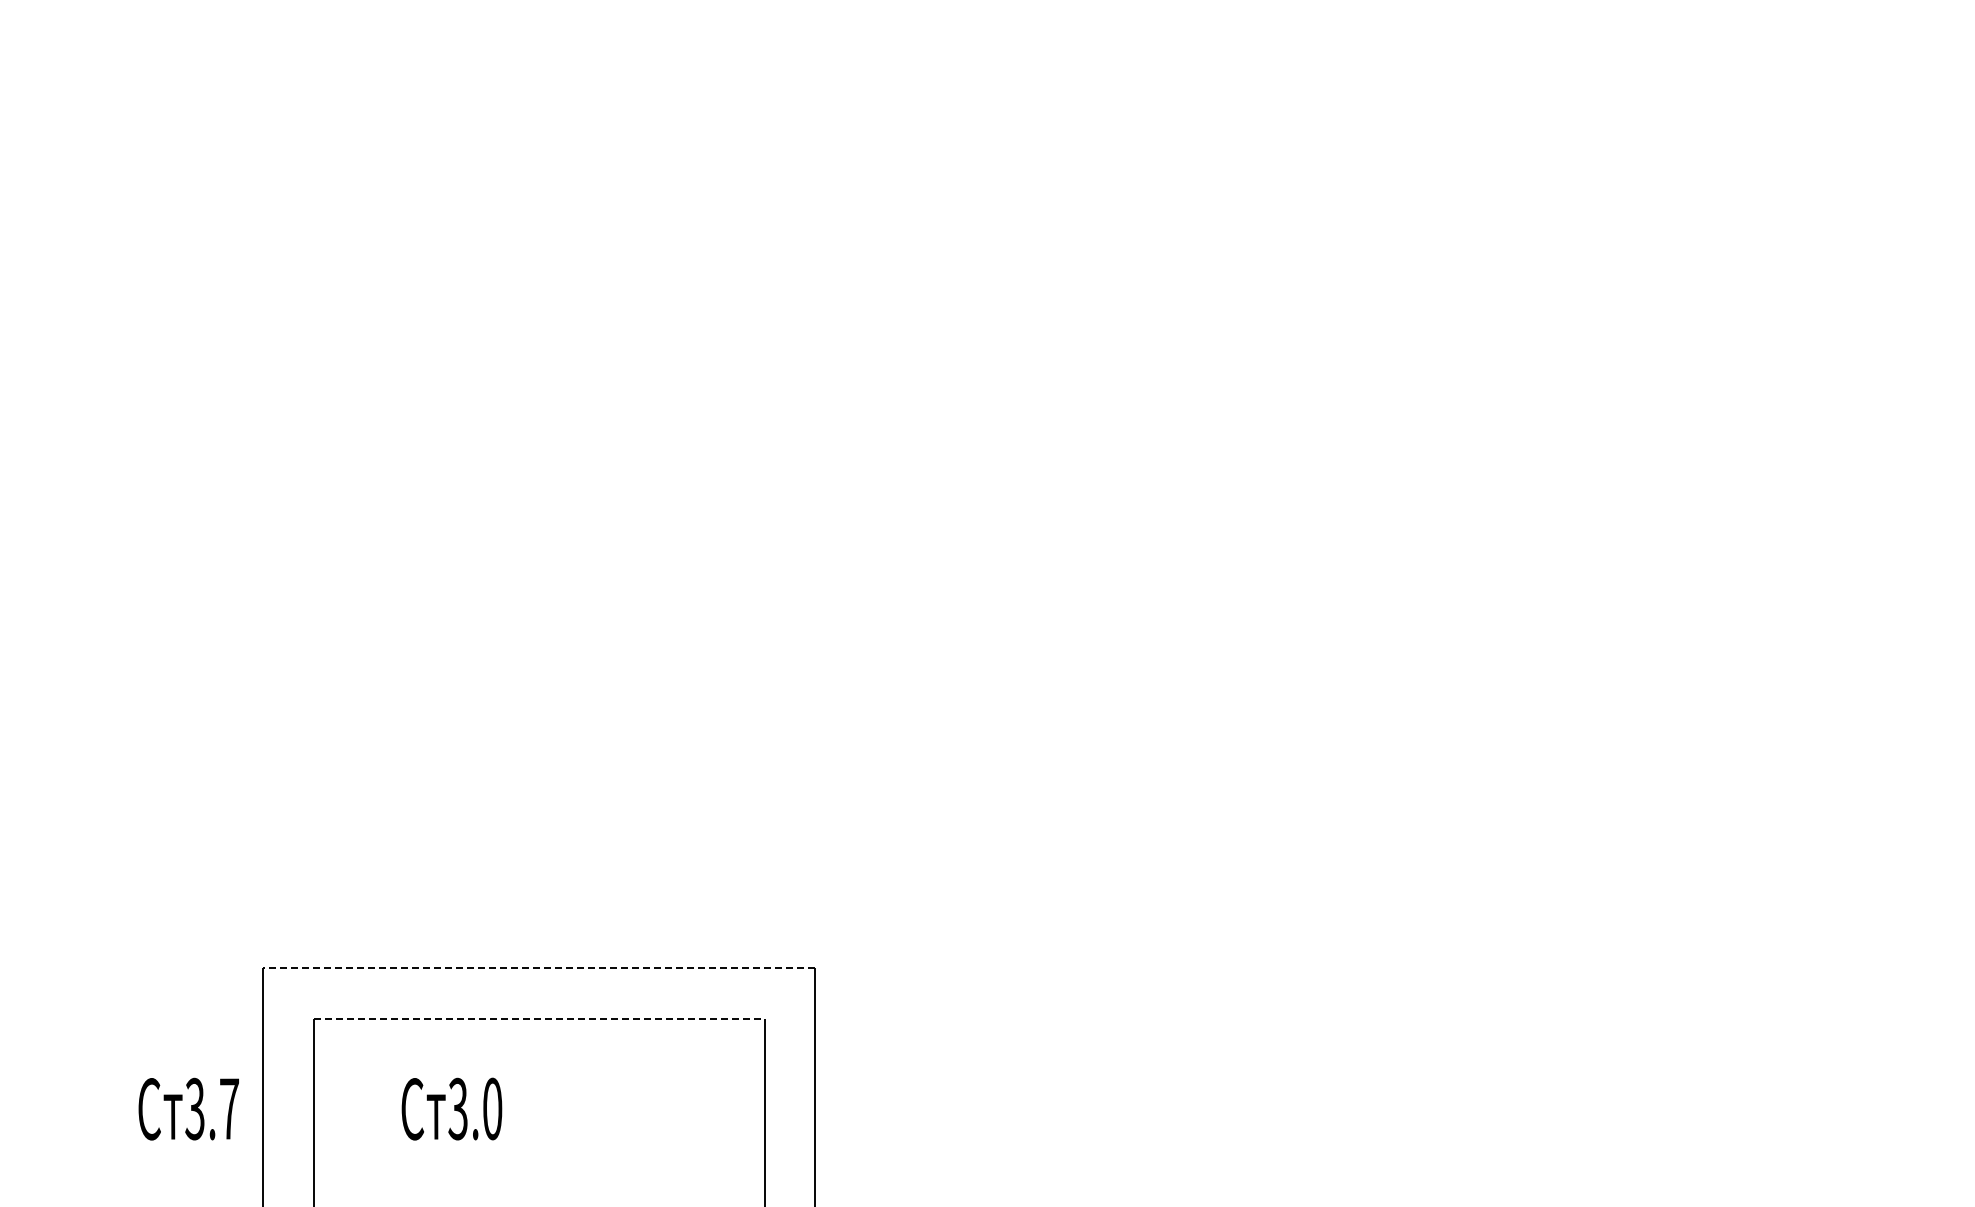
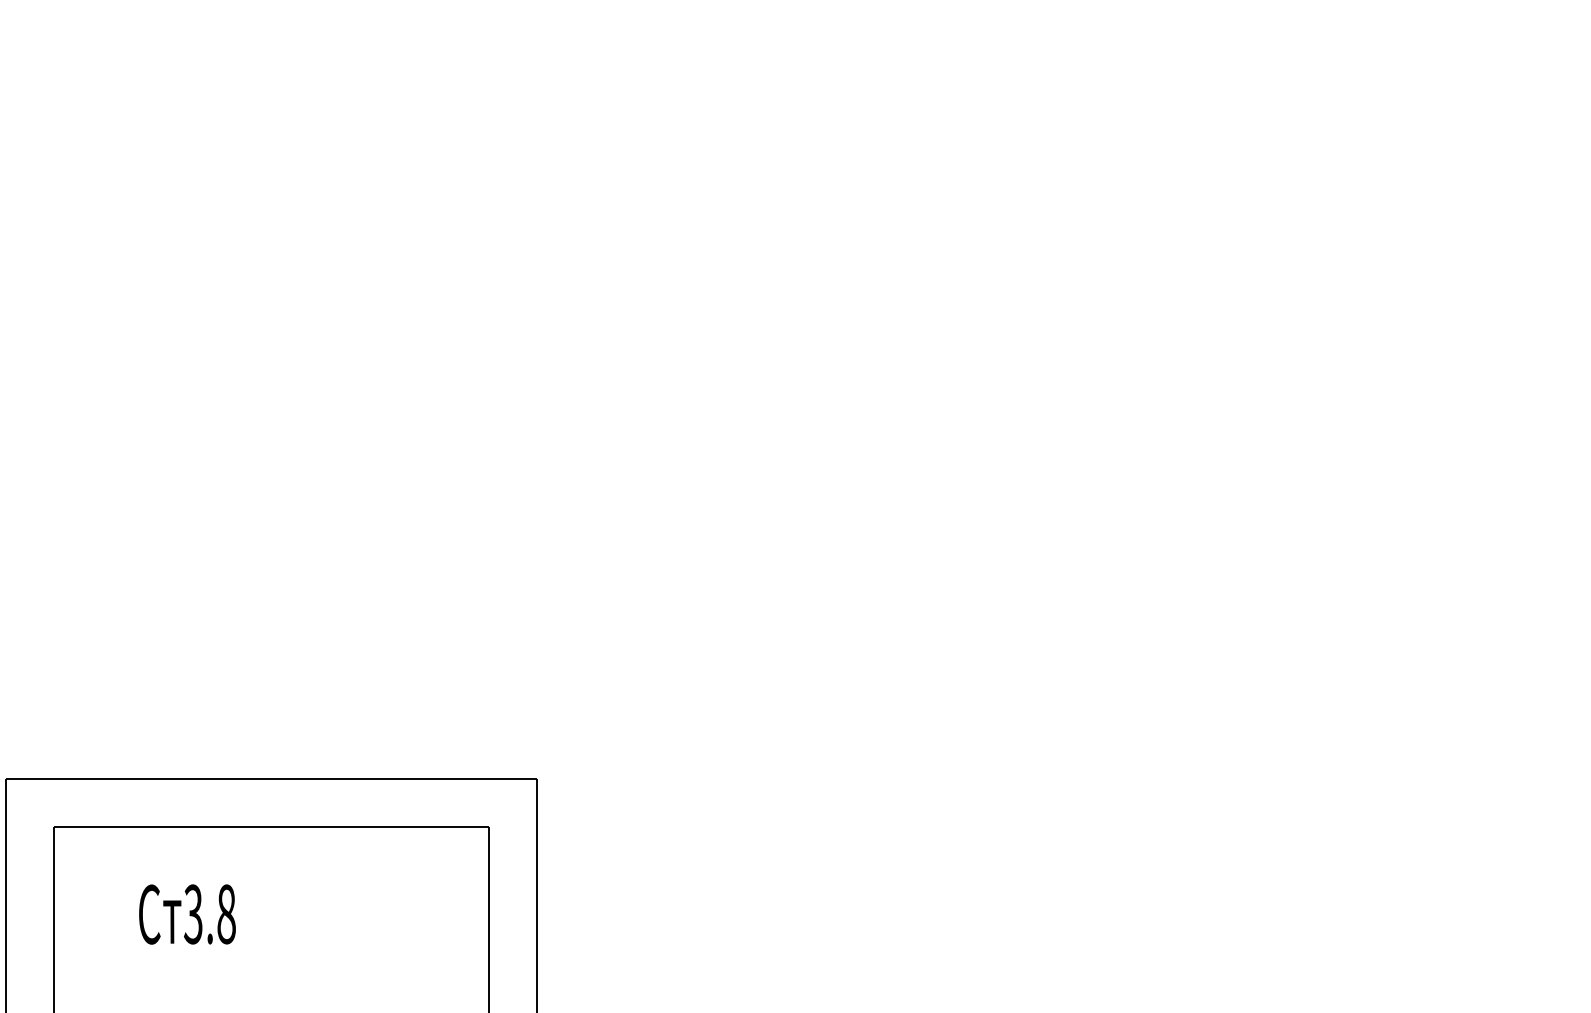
line: (538, 968) -> (270, 779), dashed -> solid
line: (539, 1018) -> (271, 827), dashed -> solid
text: (492, 1108) -> (226, 913), 3.0 -> 3.8

